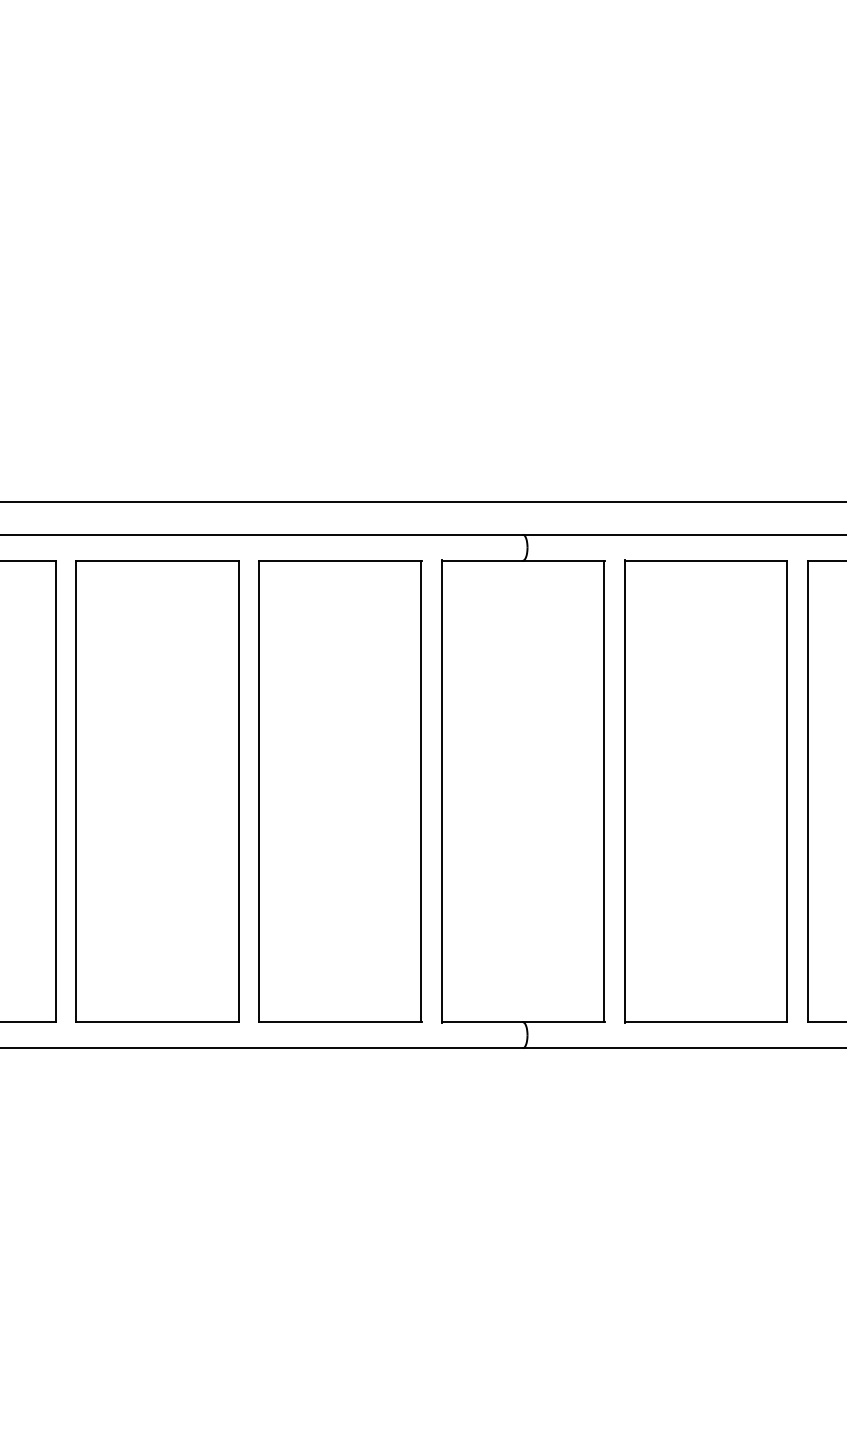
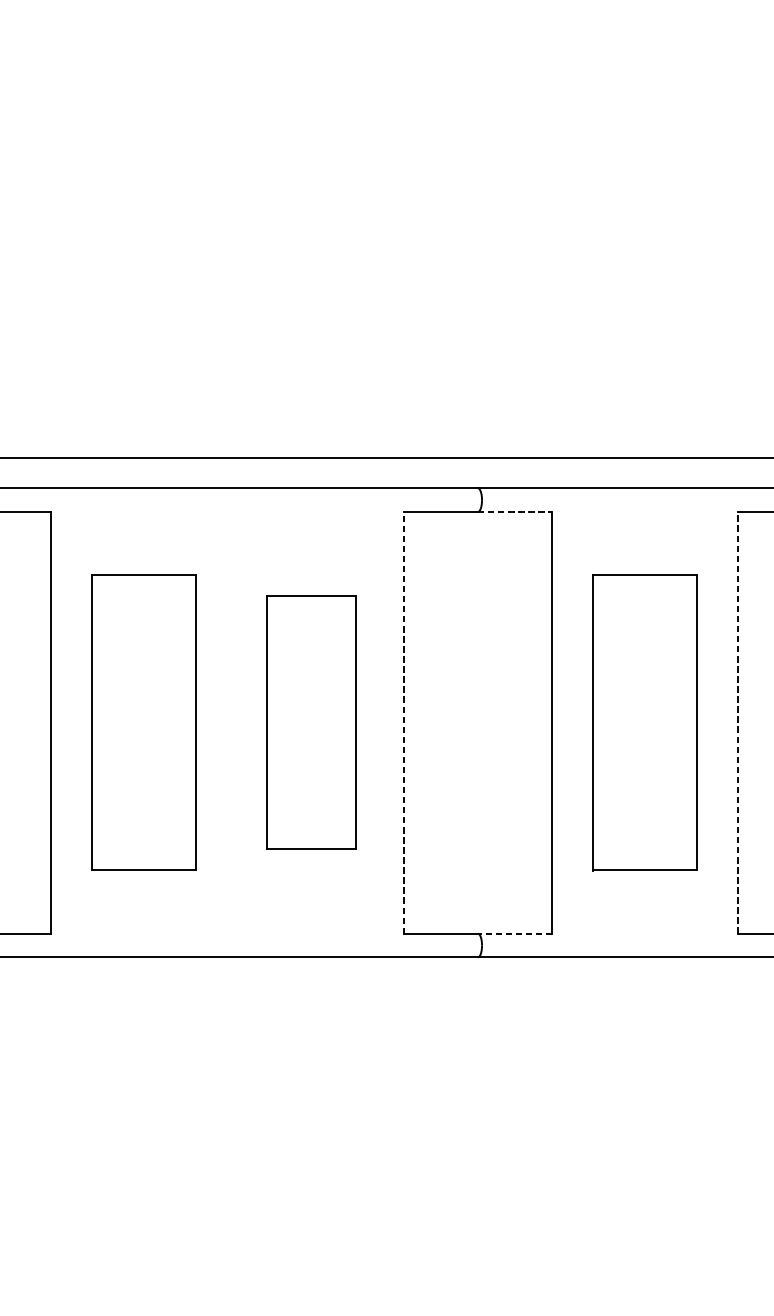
line: (563, 560) -> (514, 511), solid -> dashed
line: (441, 790) -> (403, 721), solid -> dashed
part: (157, 791) -> (143, 722), size x0.7
part: (340, 791) -> (311, 722), size x0.6
part: (705, 791) -> (644, 722), size x0.7
line: (807, 791) -> (737, 722), solid -> dashed
line: (563, 1022) -> (514, 933), solid -> dashed

